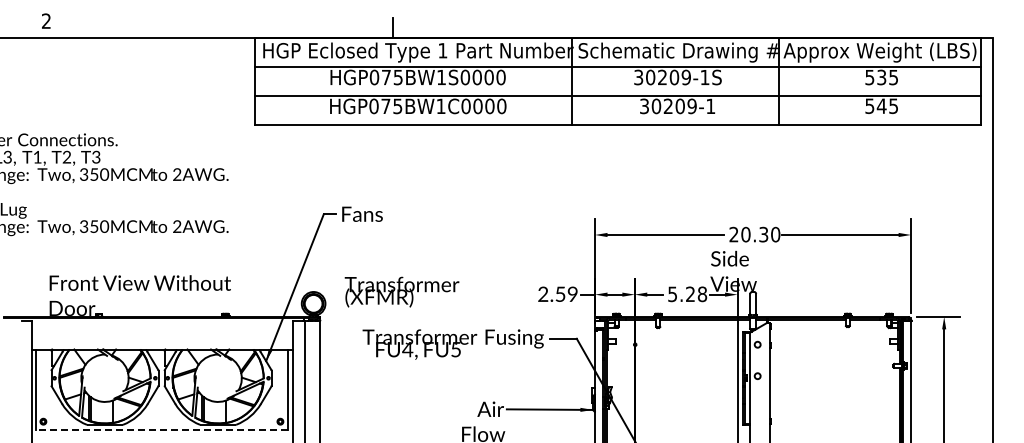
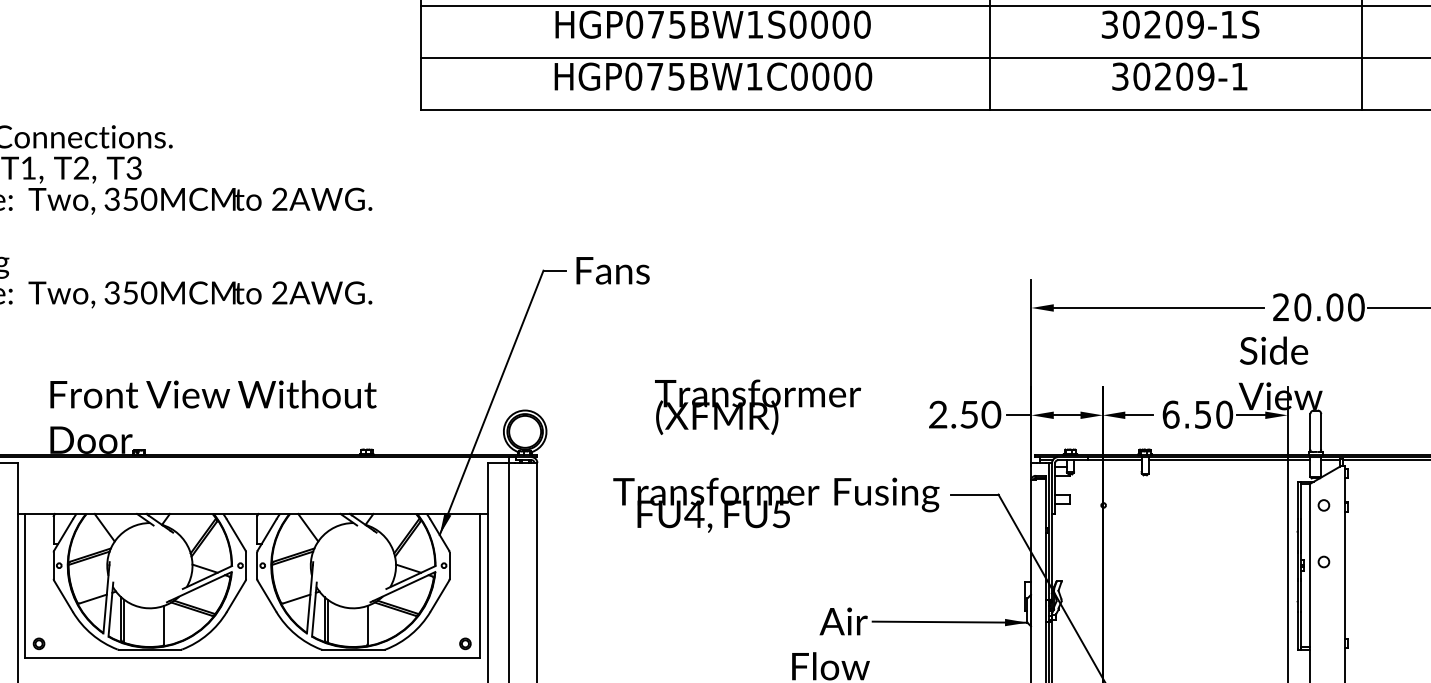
text: (763, 234) -> (1334, 307), 20.30 -> 20.00
text: (401, 291) -> (756, 406), moved
text: (572, 294) -> (990, 415), 2.59 -> 2.50
text: (687, 294) -> (1197, 415), 5.28 -> 6.50
line: (161, 429) -> (251, 657), dashed -> solid

